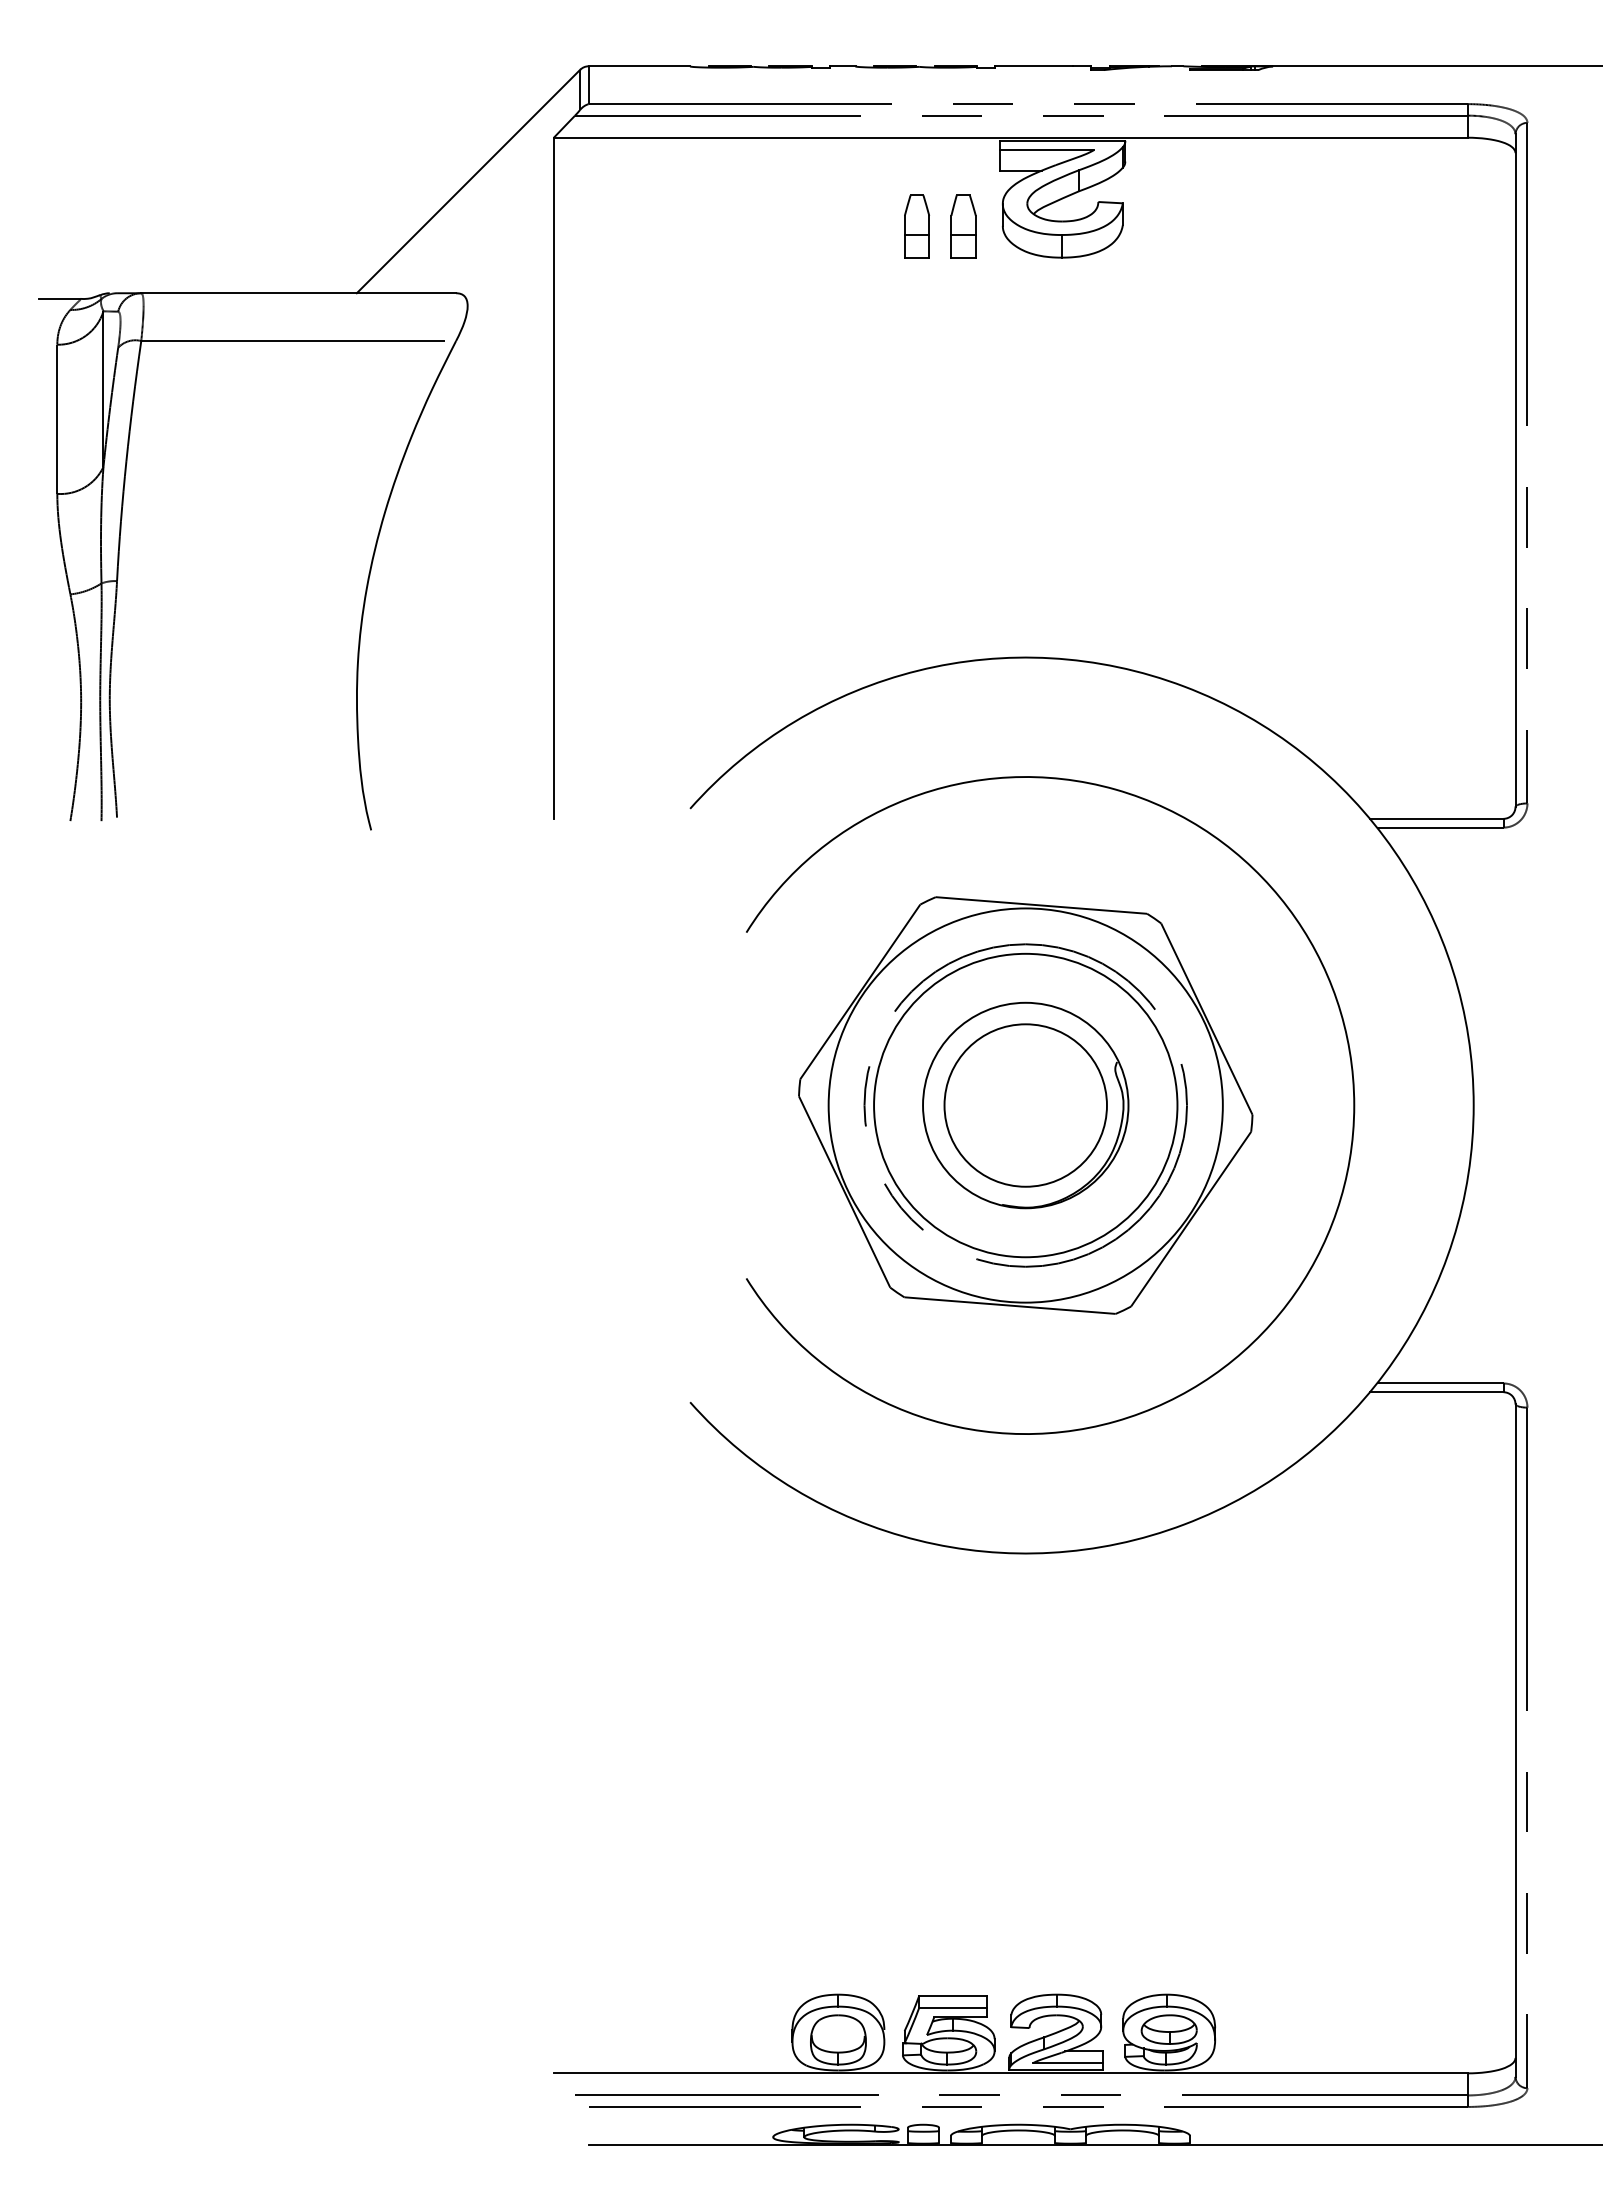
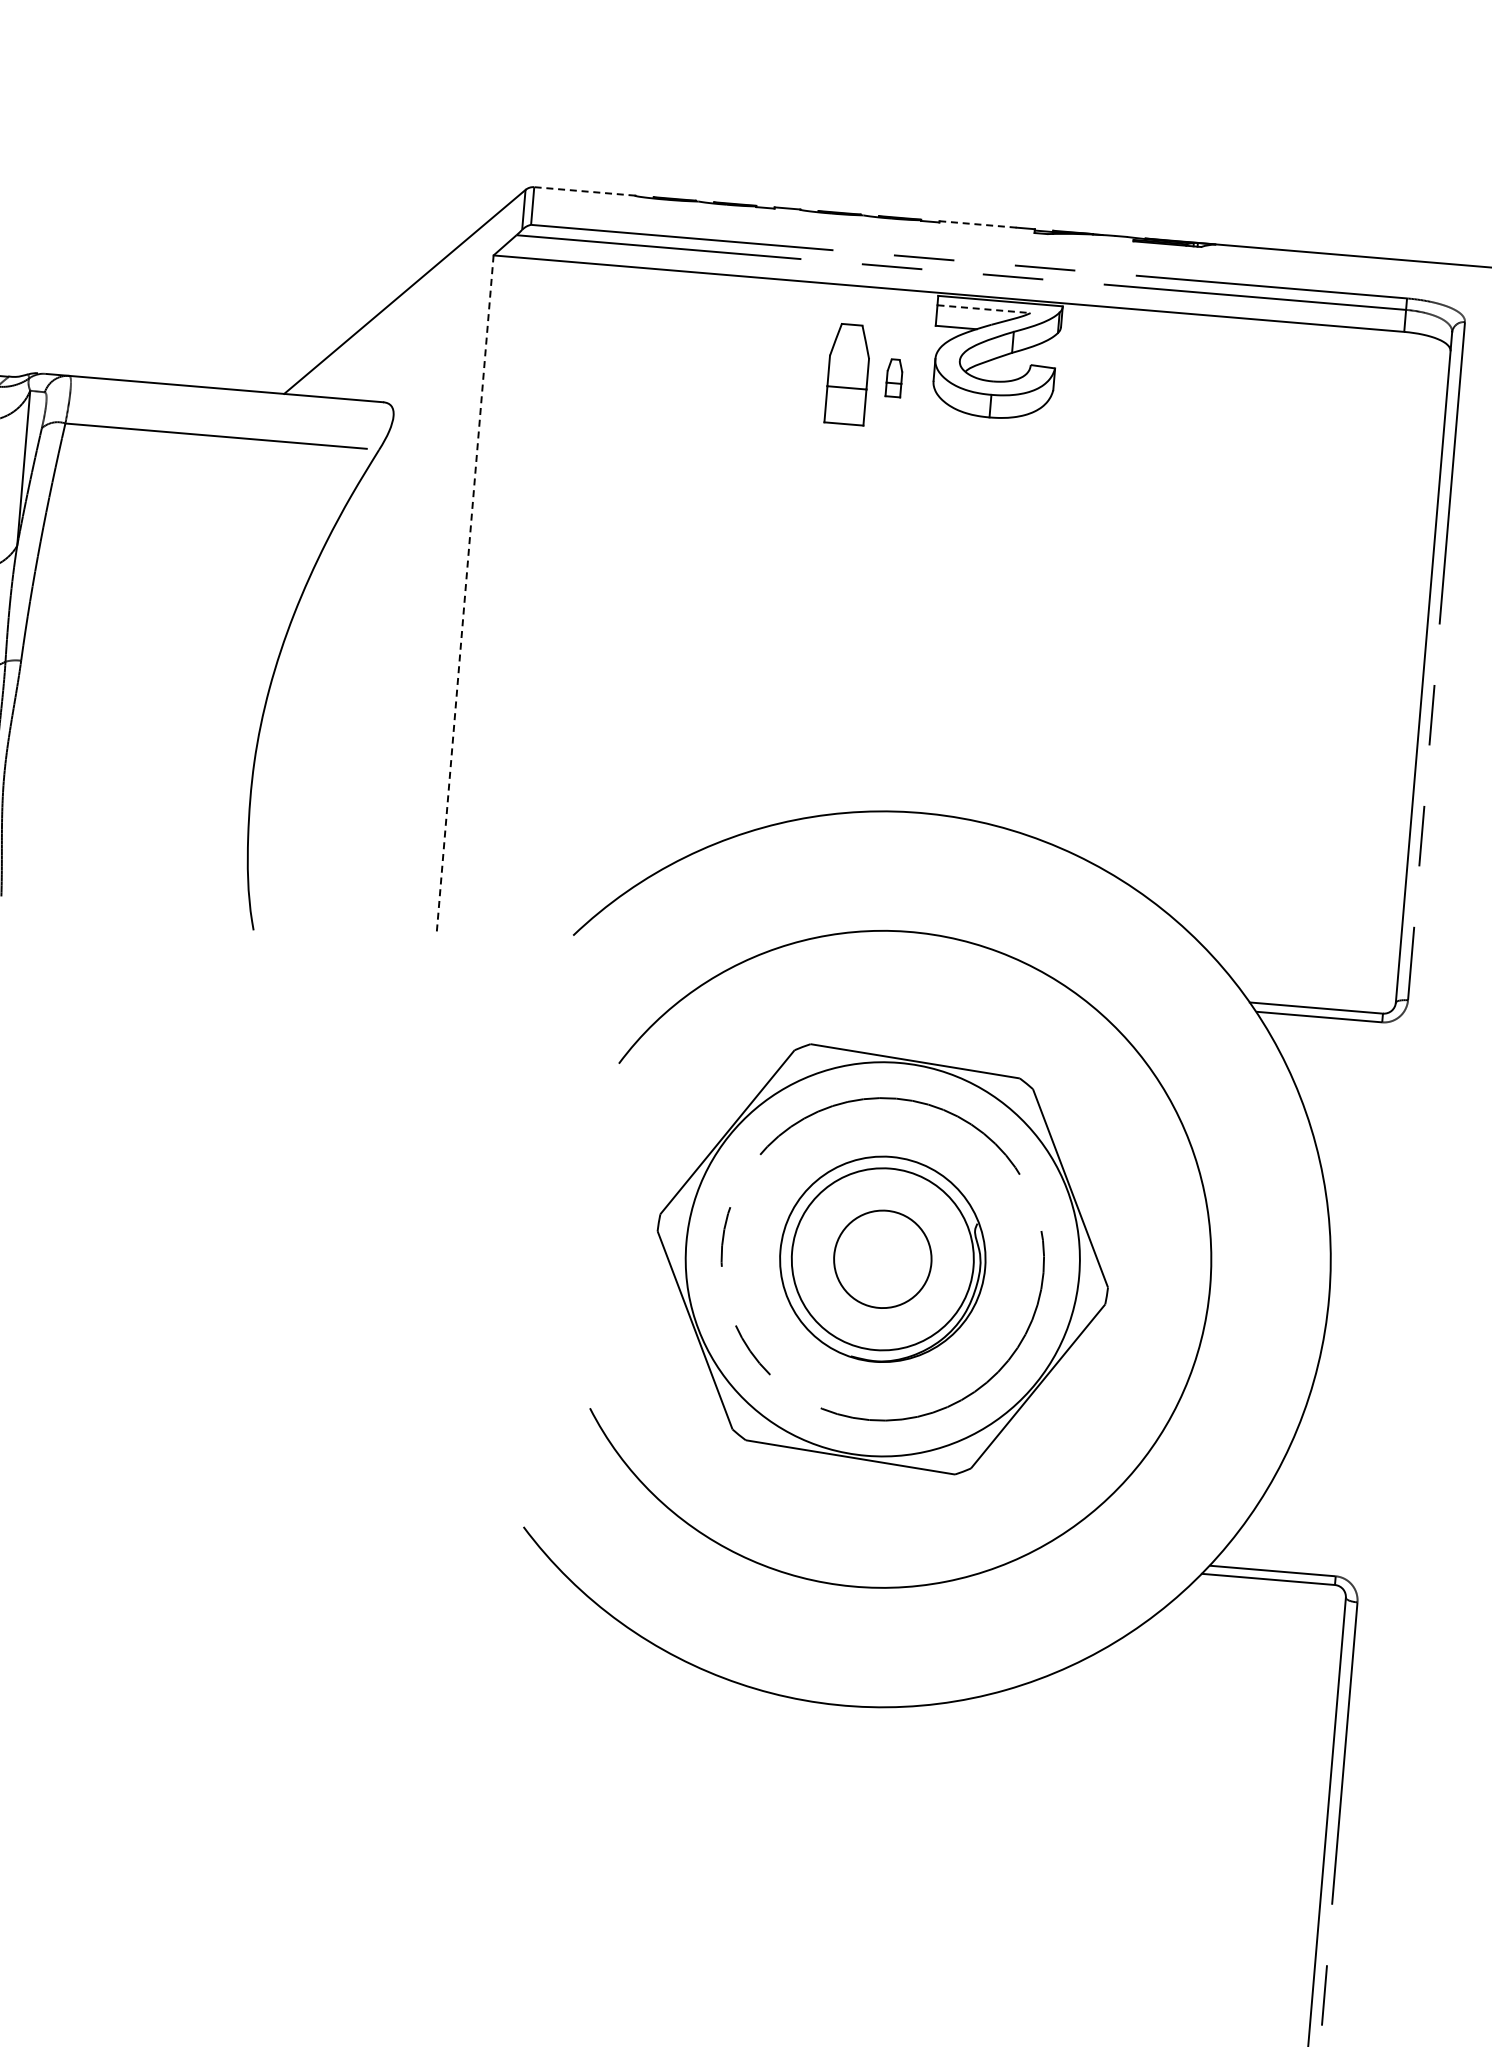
line: (639, 66) -> (584, 191), solid -> dashed
line: (1034, 66) -> (978, 224), solid -> dashed
line: (1047, 150) -> (984, 309), solid -> dashed
part: (916, 226) -> (847, 374), size x1.6
part: (963, 226) -> (894, 378), size x0.6
line: (553, 478) -> (464, 594), solid -> dashed
circle: (1025, 1105) -> (882, 1259), size x0.6
circle: (1025, 1105) -> (882, 1259), size x0.6

